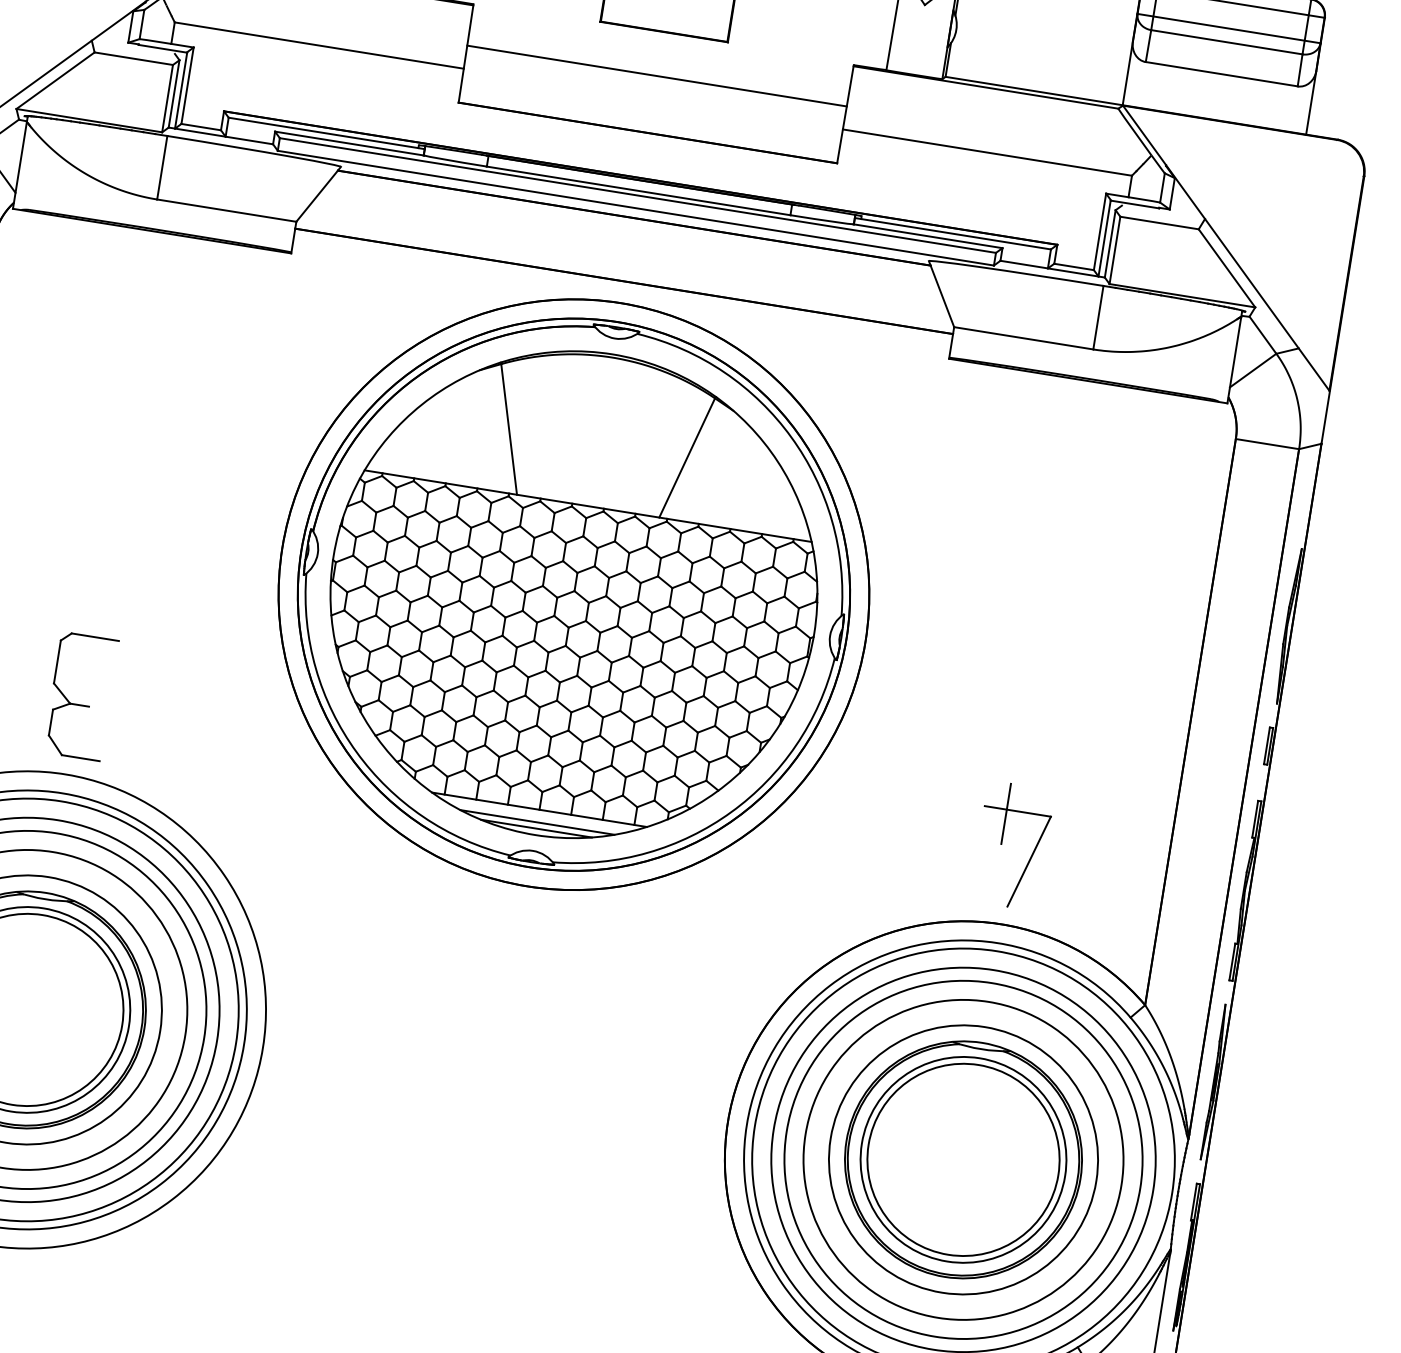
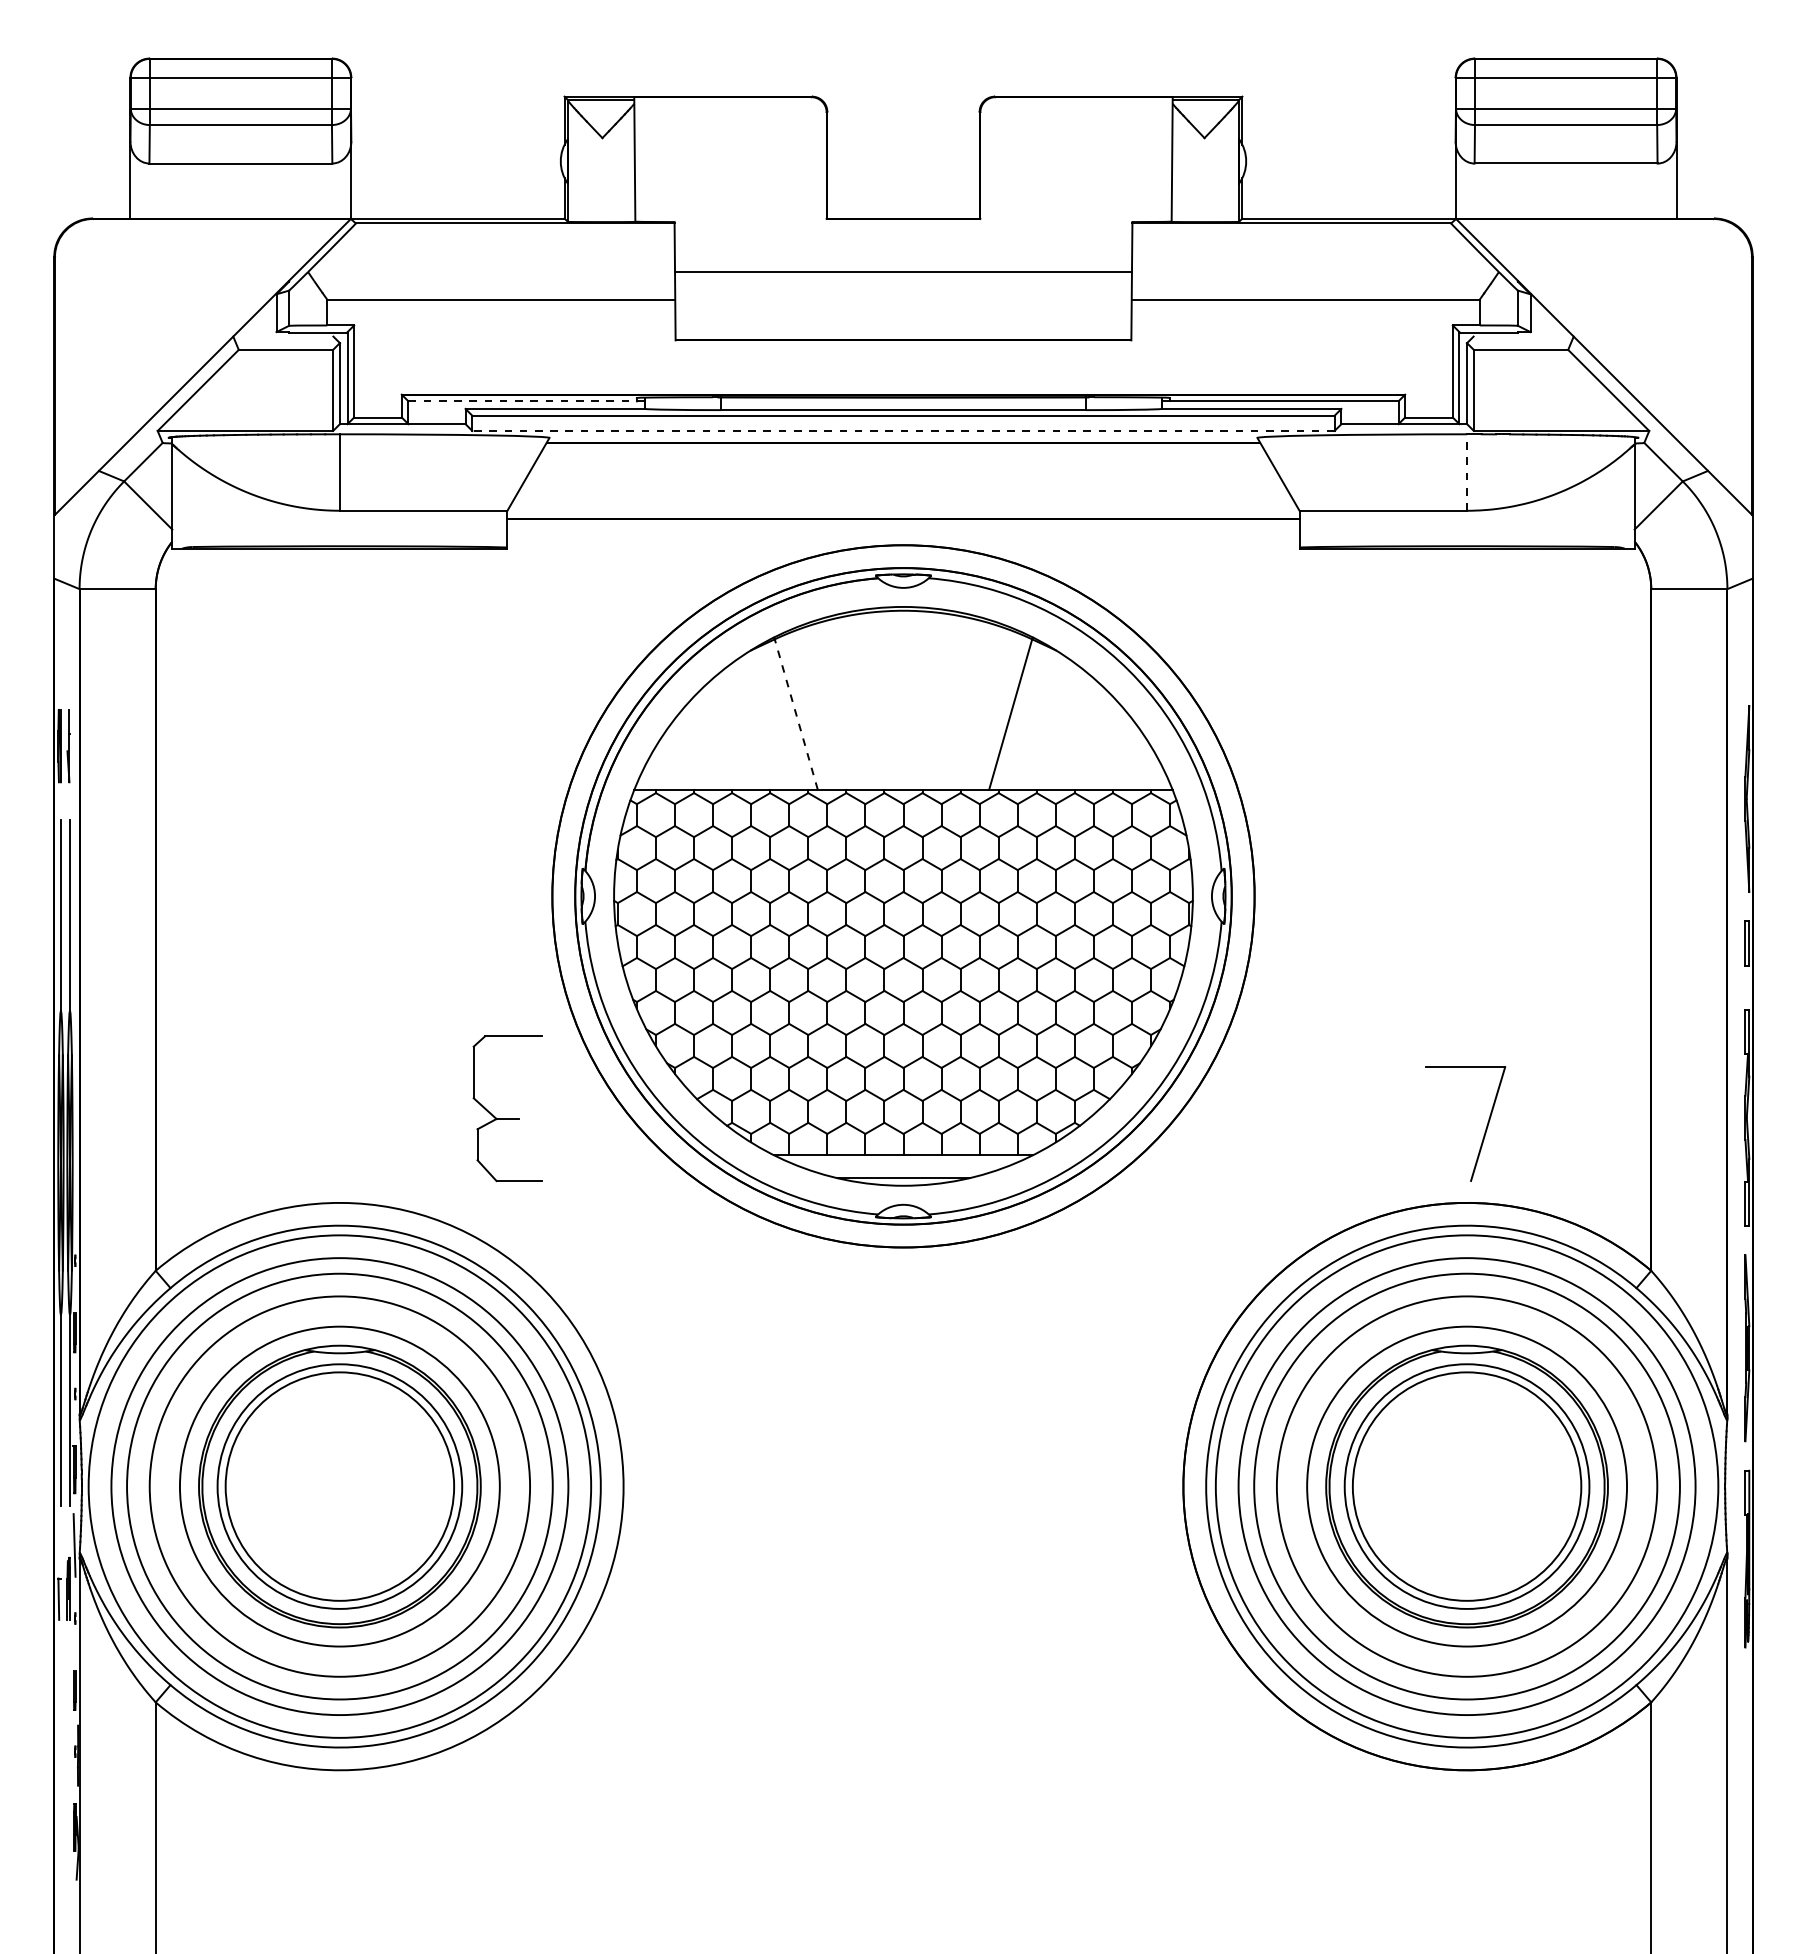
line: (326, 133) -> (526, 401), solid -> dashed
line: (635, 207) -> (903, 430), solid -> dashed
line: (1098, 317) -> (1467, 472), solid -> dashed
line: (509, 429) -> (796, 714), solid -> dashed
part: (79, 704) -> (507, 1118), moved
line: (1006, 814) -> (1452, 1072), removed
line: (537, 822) -> (903, 1170), removed

